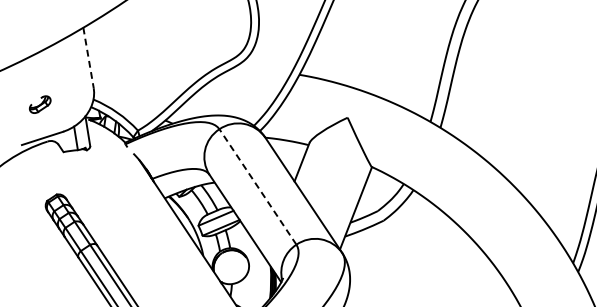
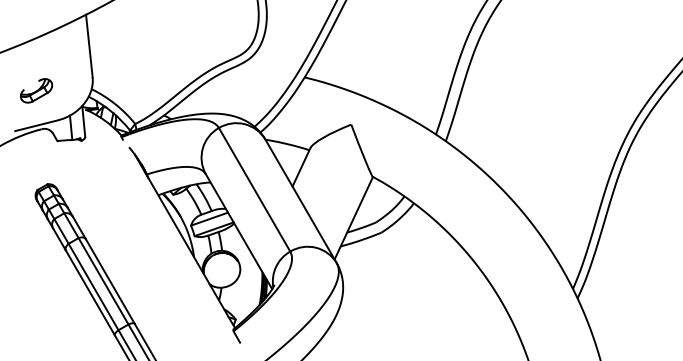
line: (88, 58) -> (89, 46), dashed -> solid
part: (40, 104) -> (36, 90), size x1.43
line: (257, 186) -> (254, 189), dashed -> solid

